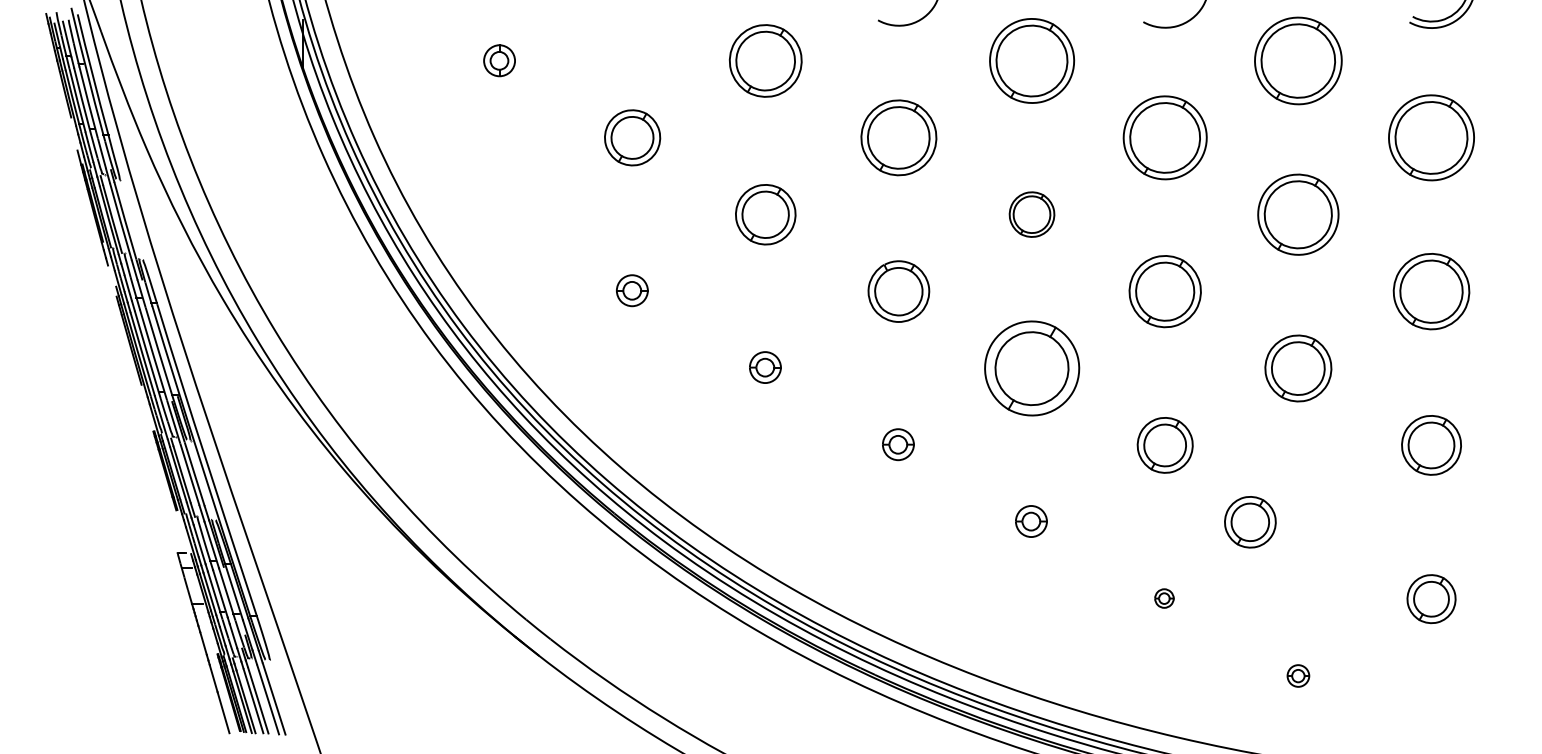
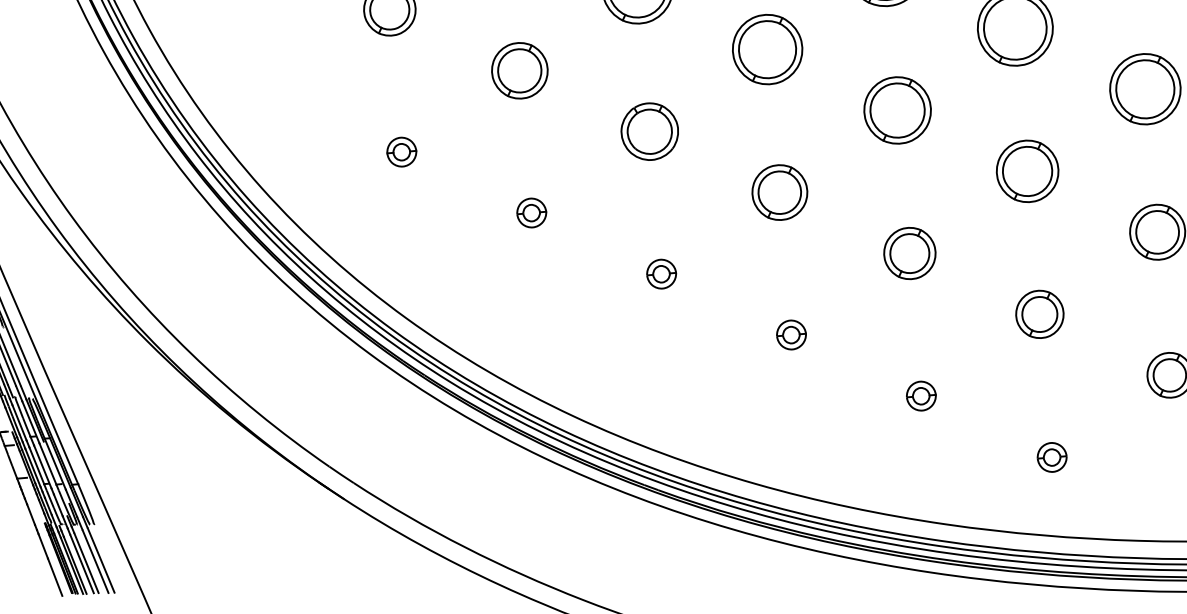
part: (1031, 214) -> (767, 49), size x1.67
part: (1031, 368) -> (779, 192), size x0.62
part: (1250, 522) -> (1040, 314), moved
part: (1164, 598) -> (921, 396), size x1.67
part: (1298, 675) -> (1052, 456), size x1.43

